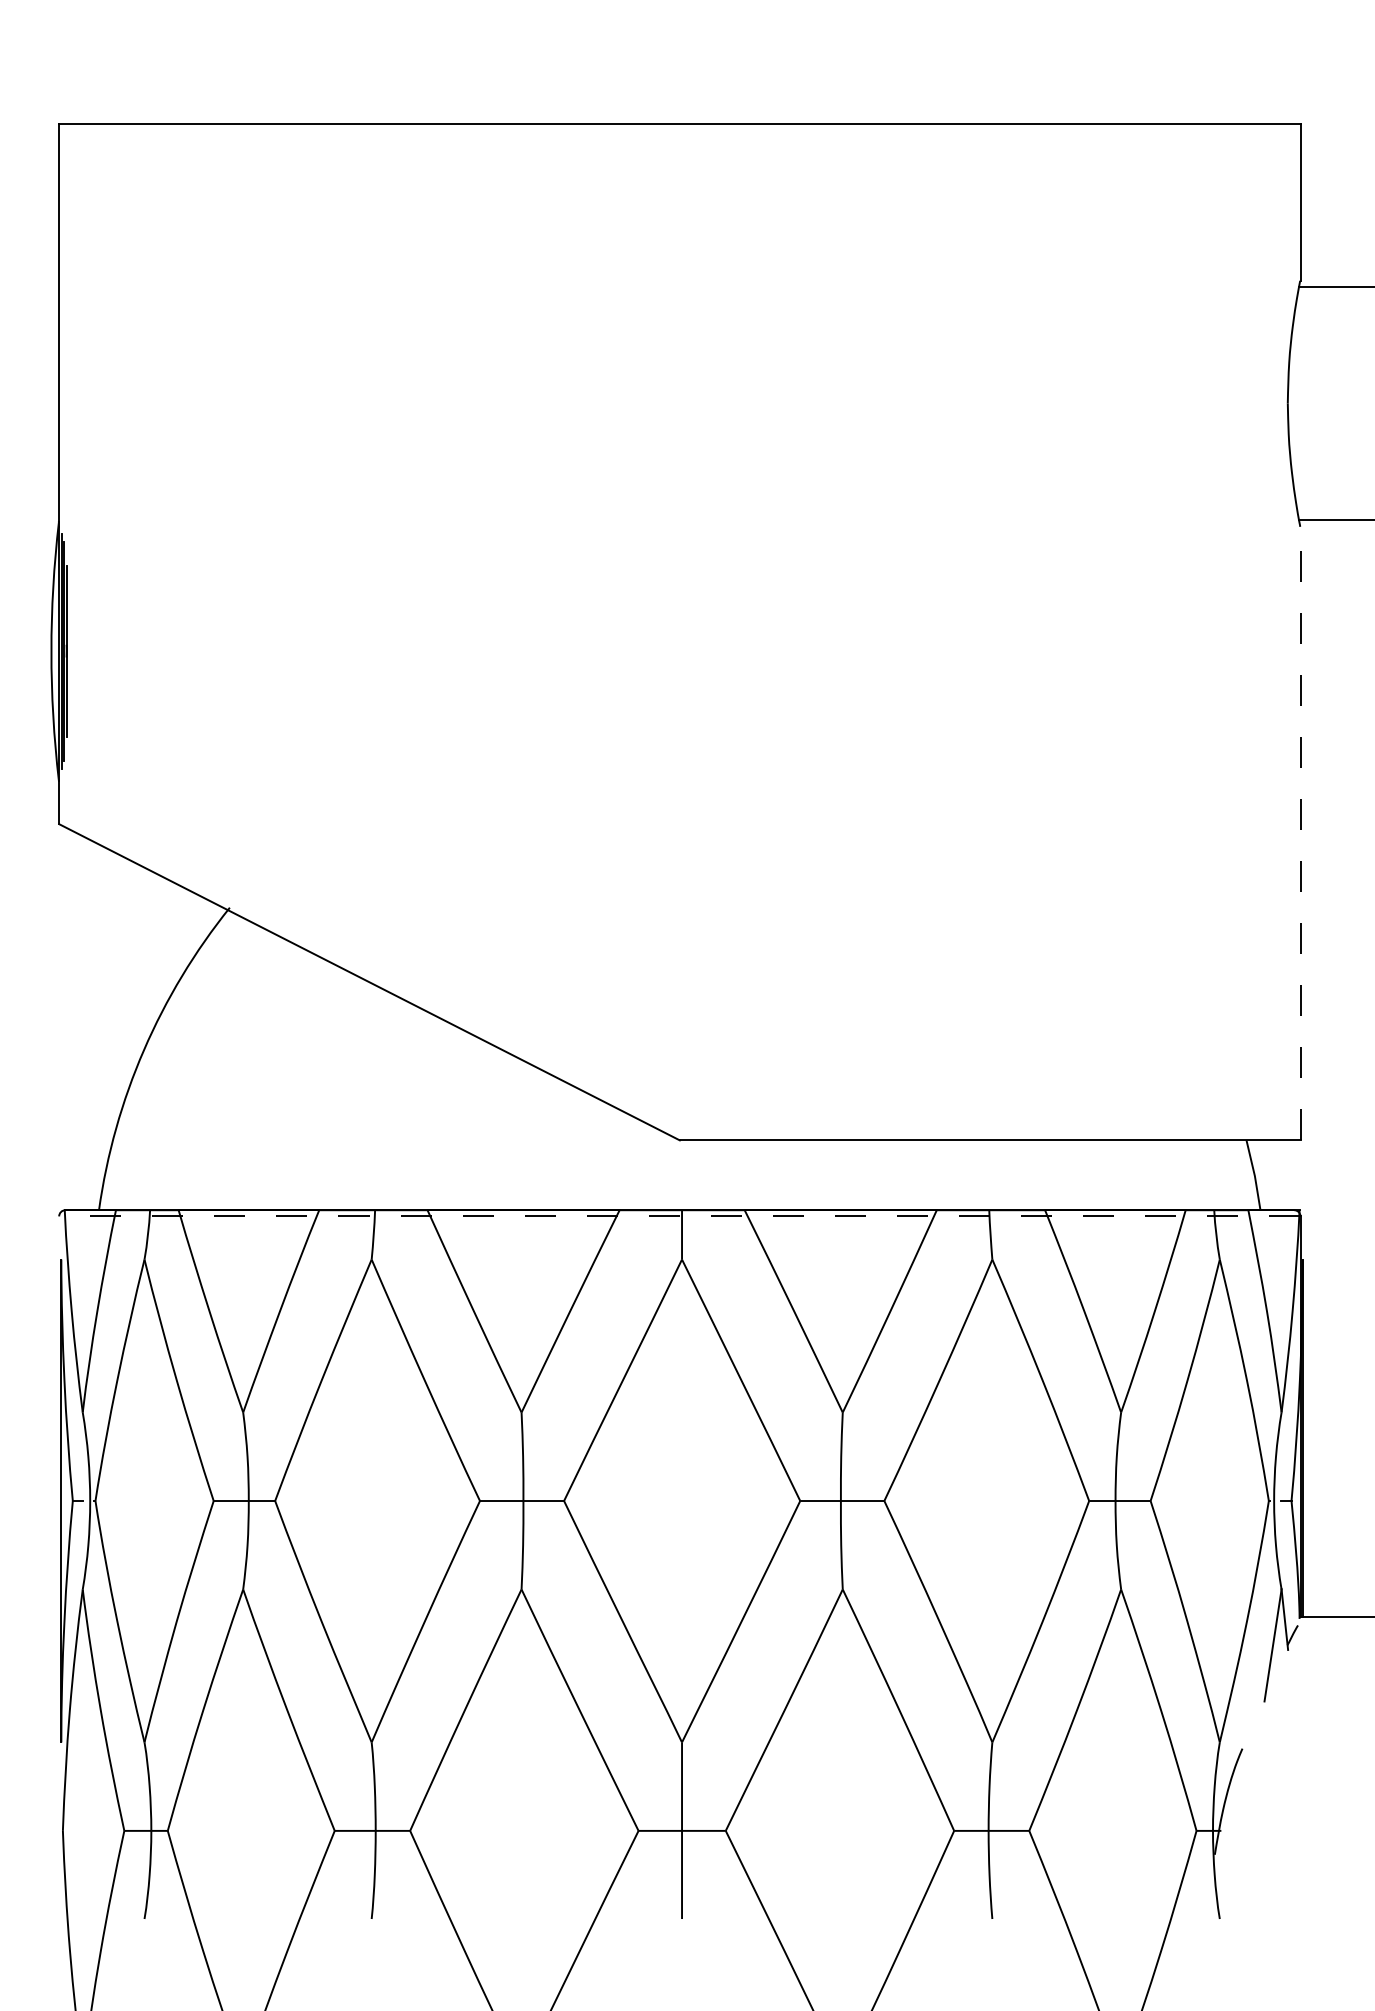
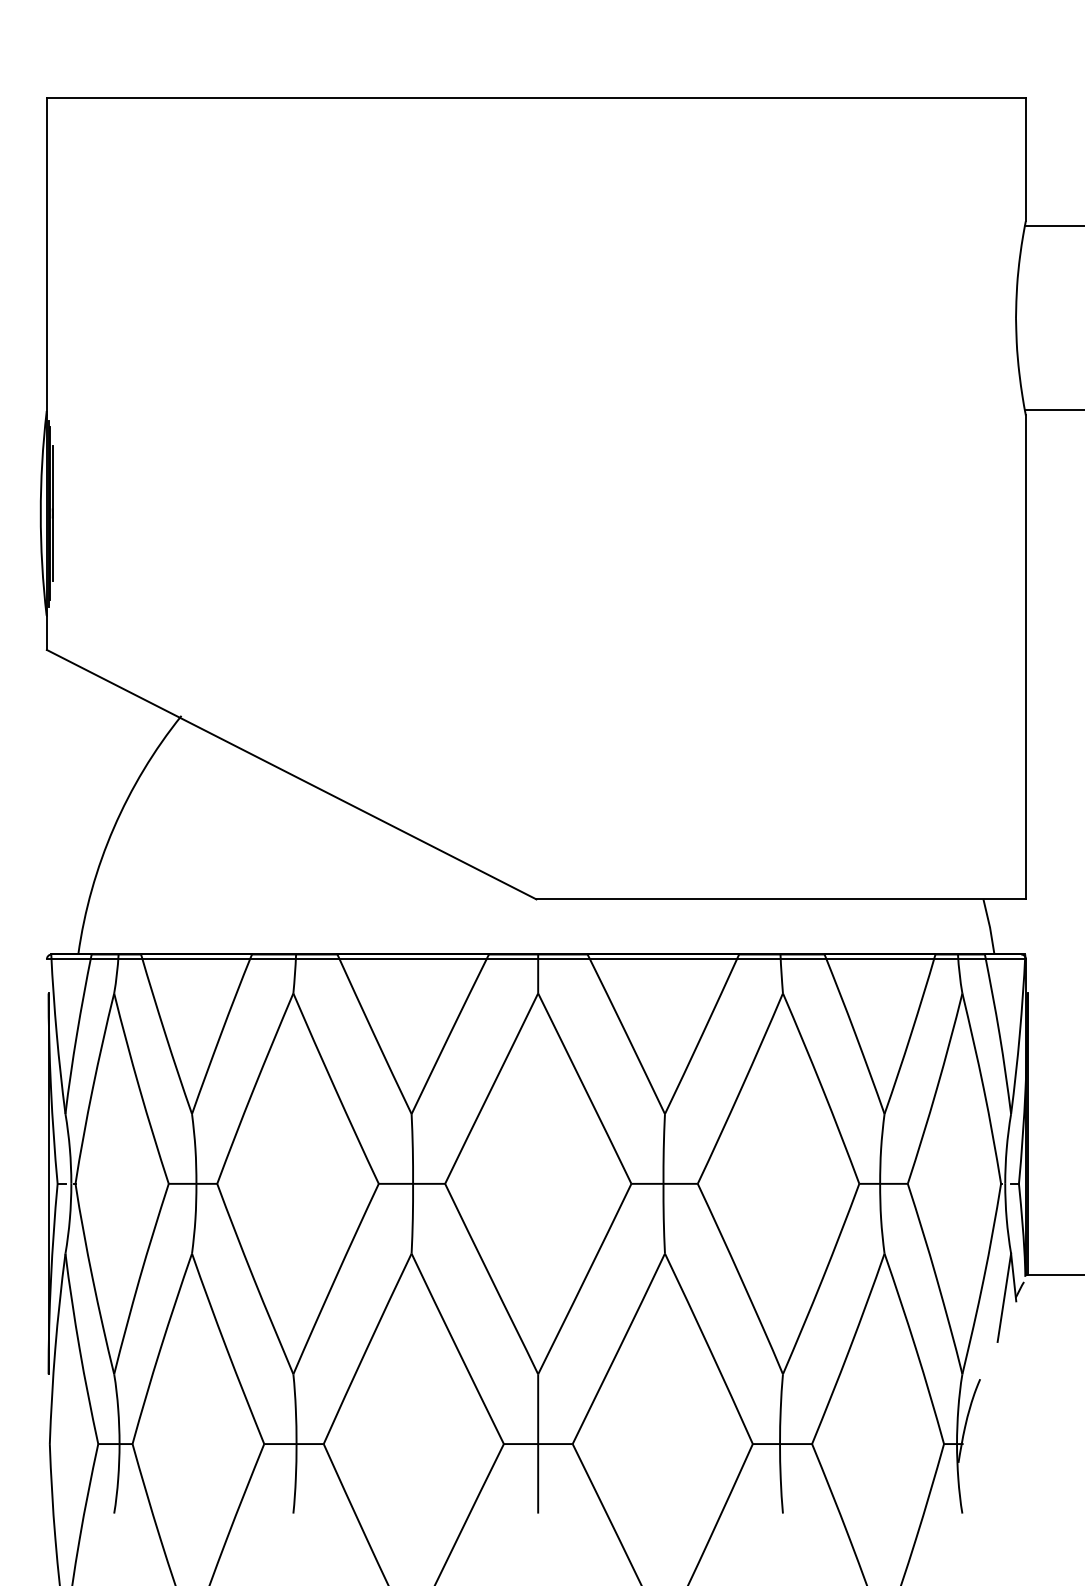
line: (1300, 833) -> (1026, 657), dashed -> solid
line: (679, 1216) -> (536, 959), dashed -> solid

